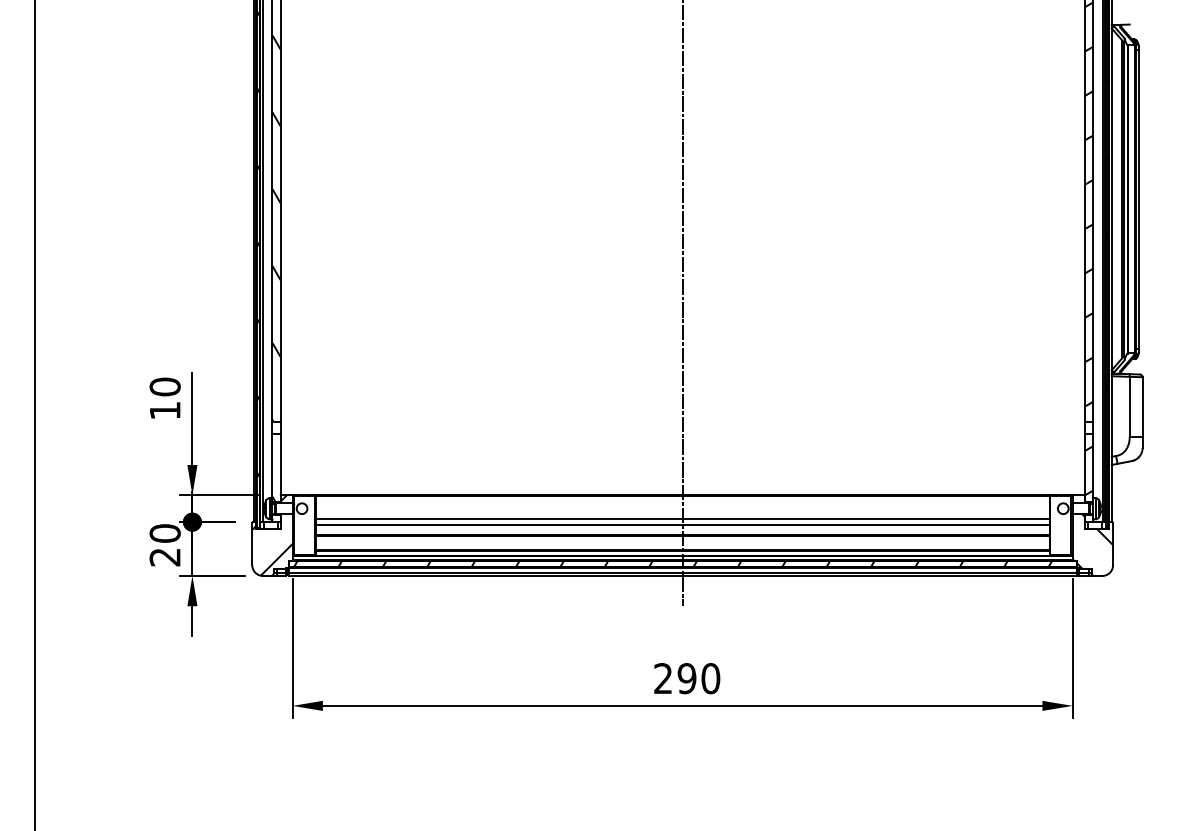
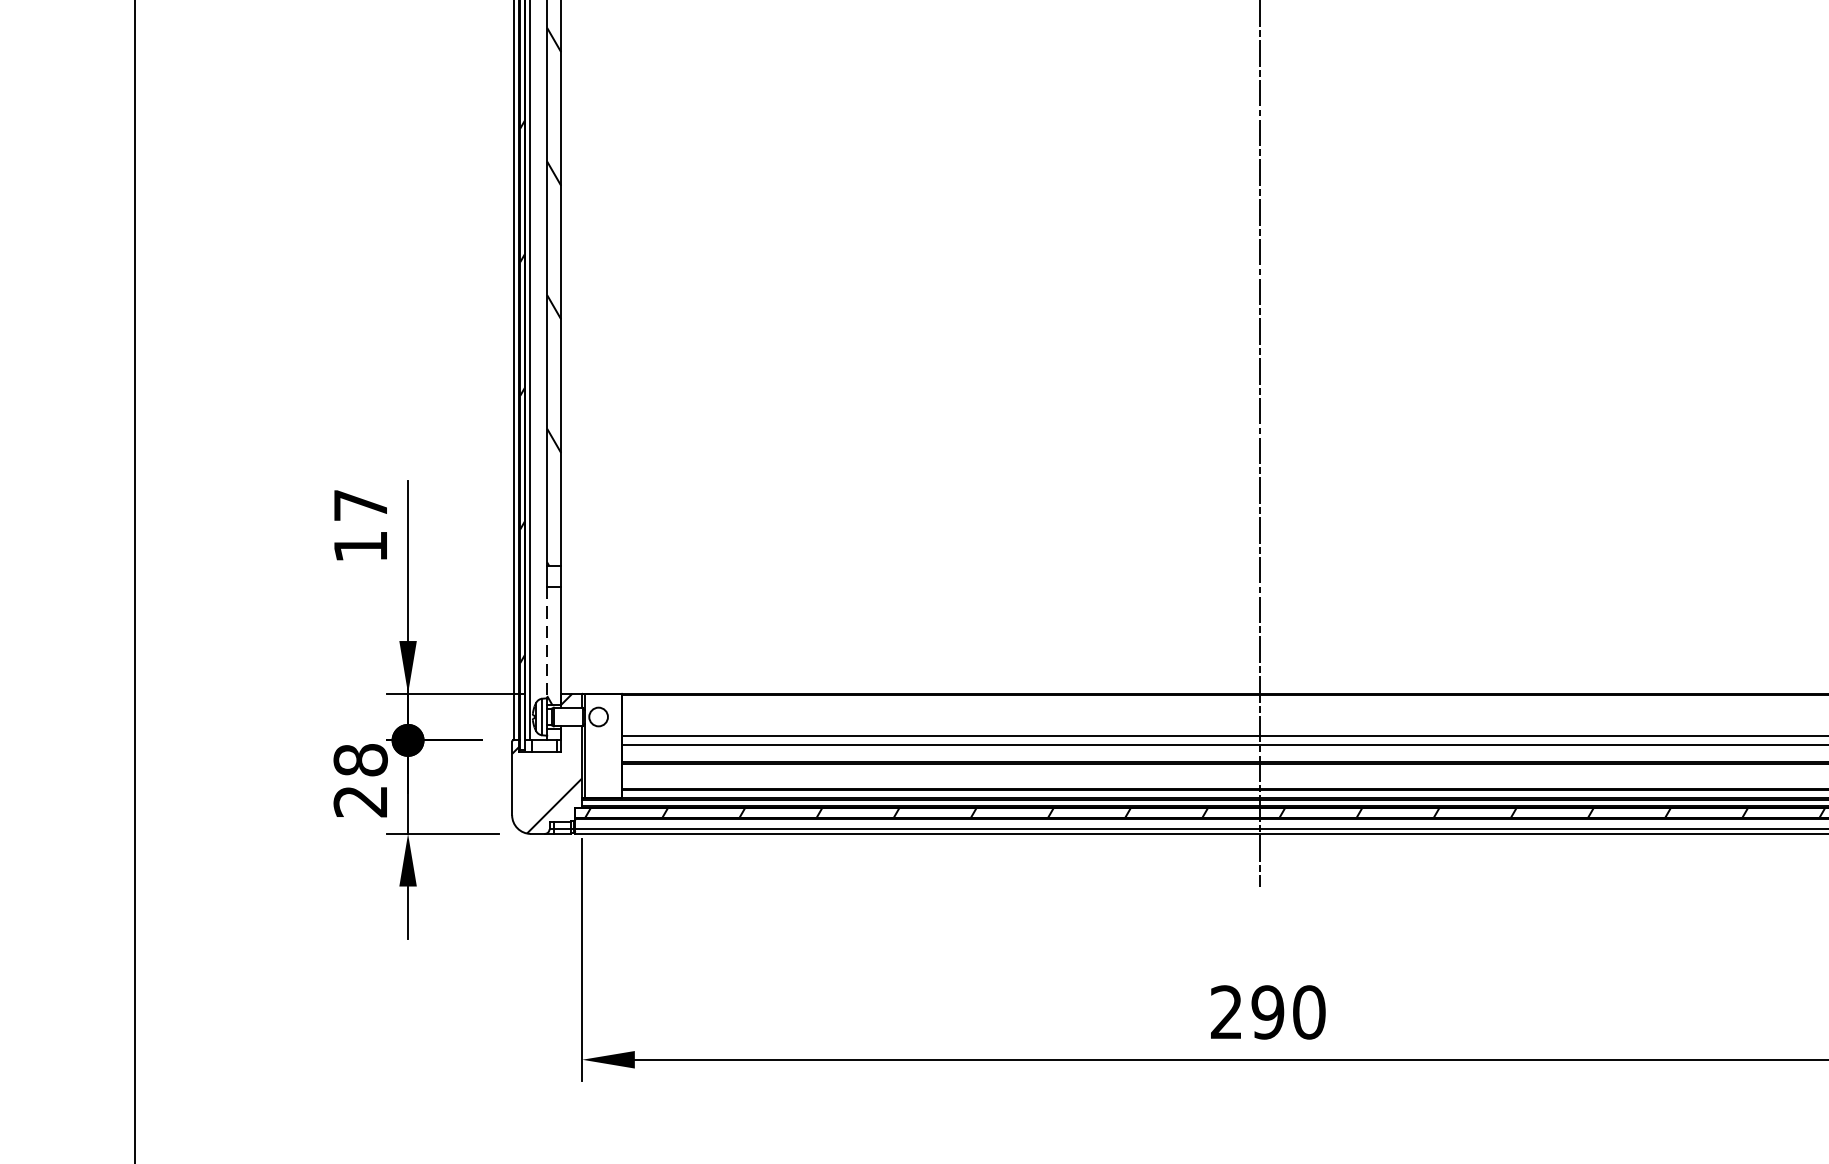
text: (164, 386) -> (359, 504), 10 -> 17
line: (272, 466) -> (547, 643), solid -> dashed
text: (164, 533) -> (359, 760), 20 -> 28

